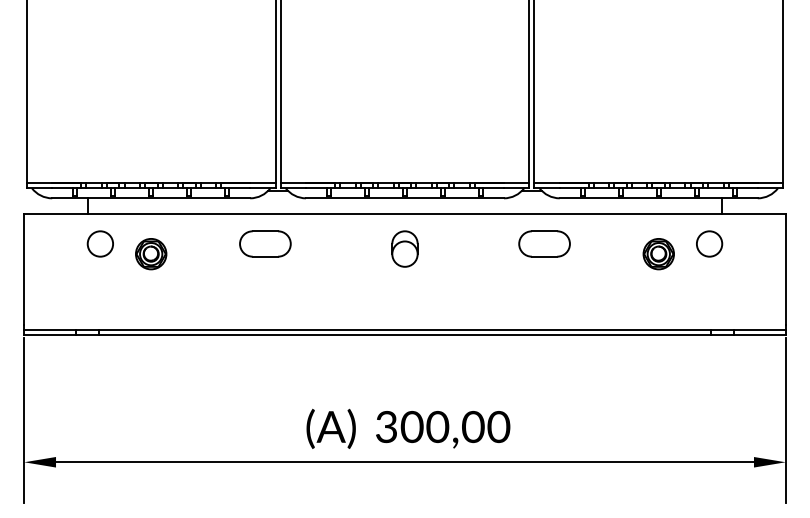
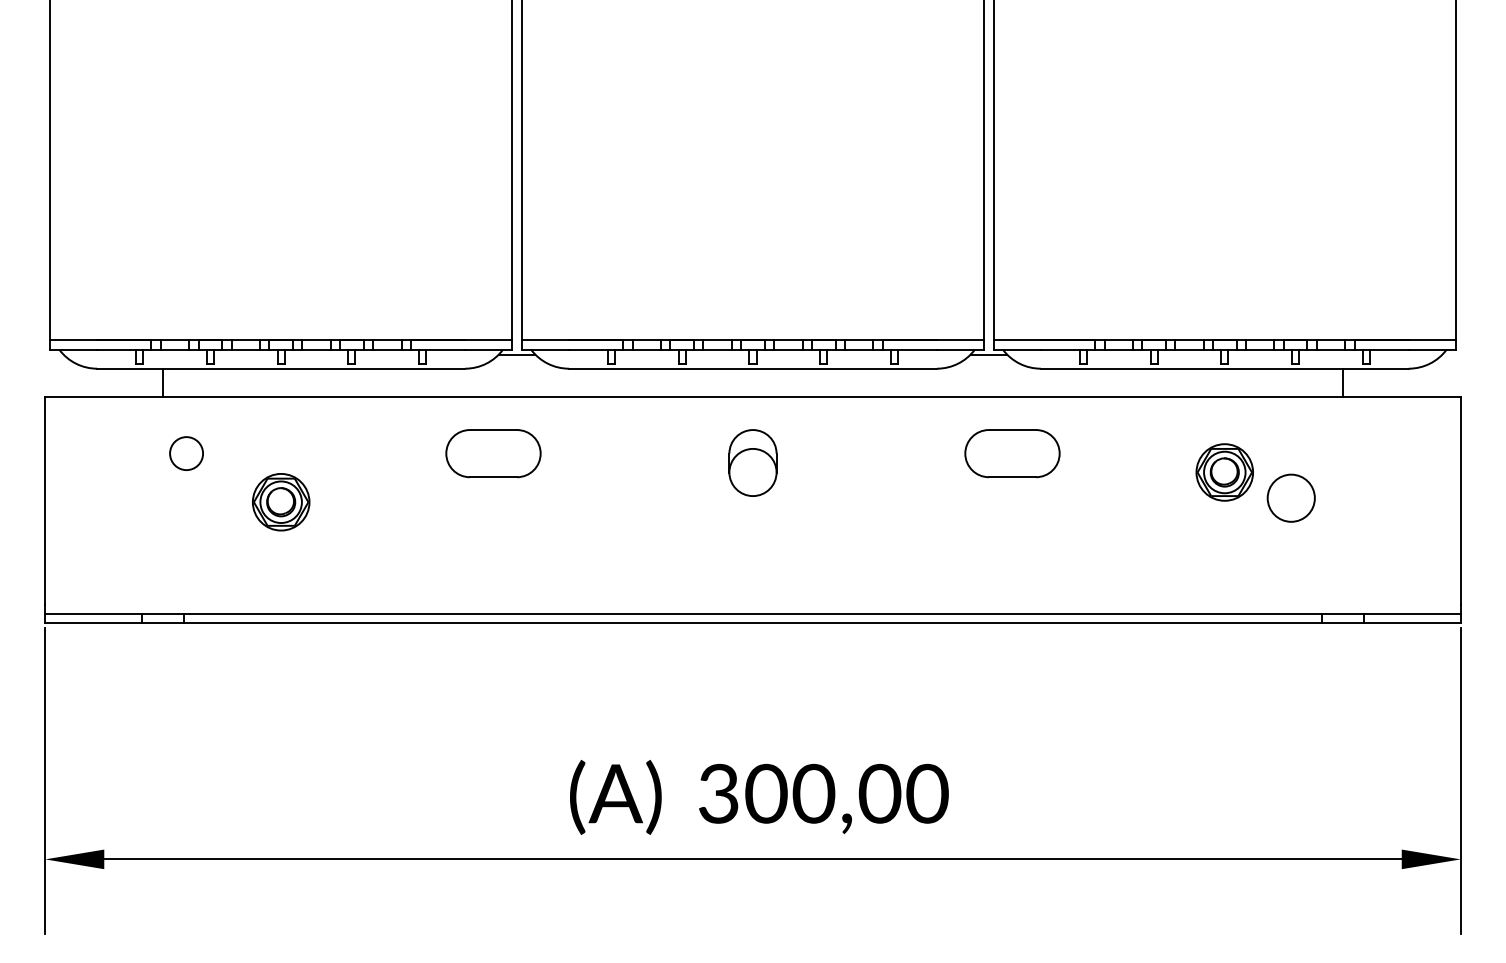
circle: (99, 243) -> (185, 452), size x0.7
circle: (709, 243) -> (1291, 497), moved
part: (151, 254) -> (281, 502), moved

